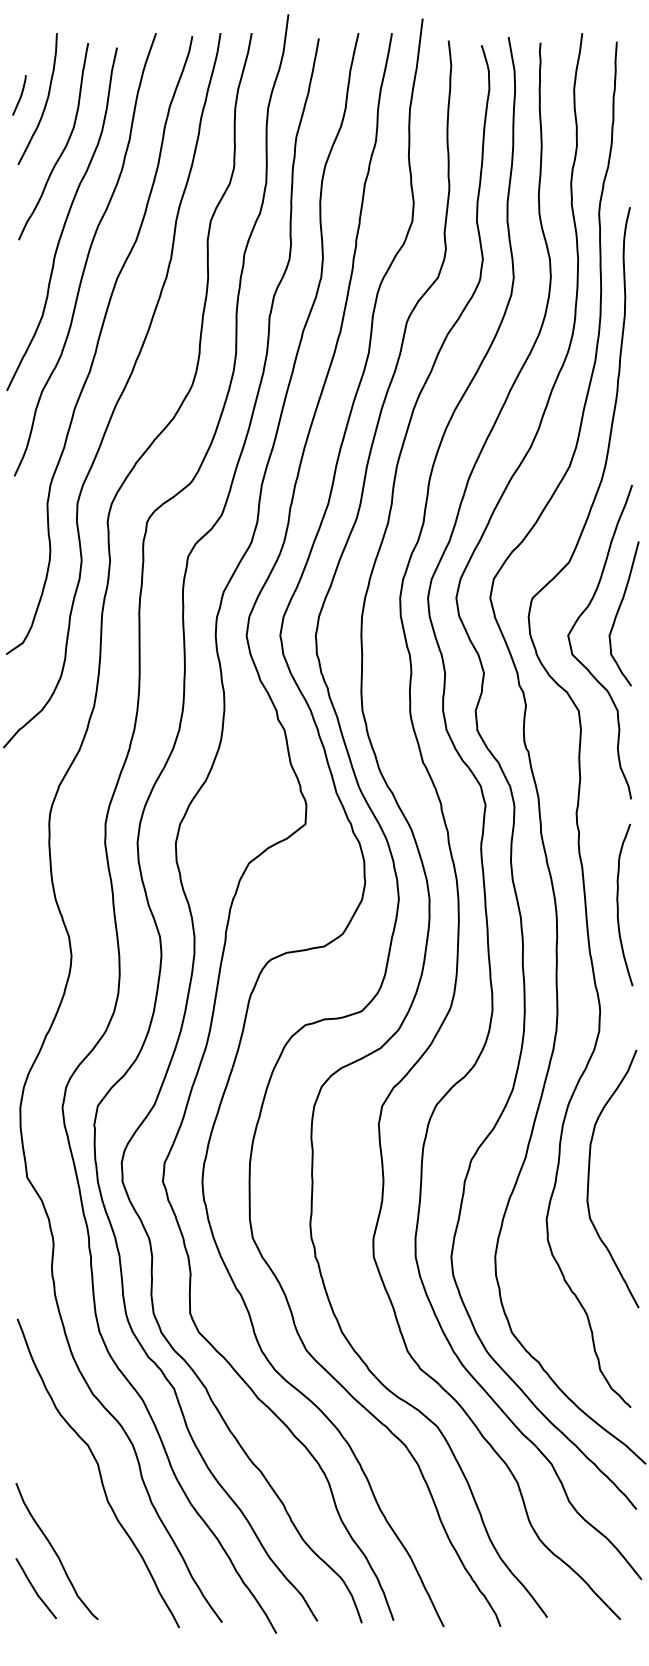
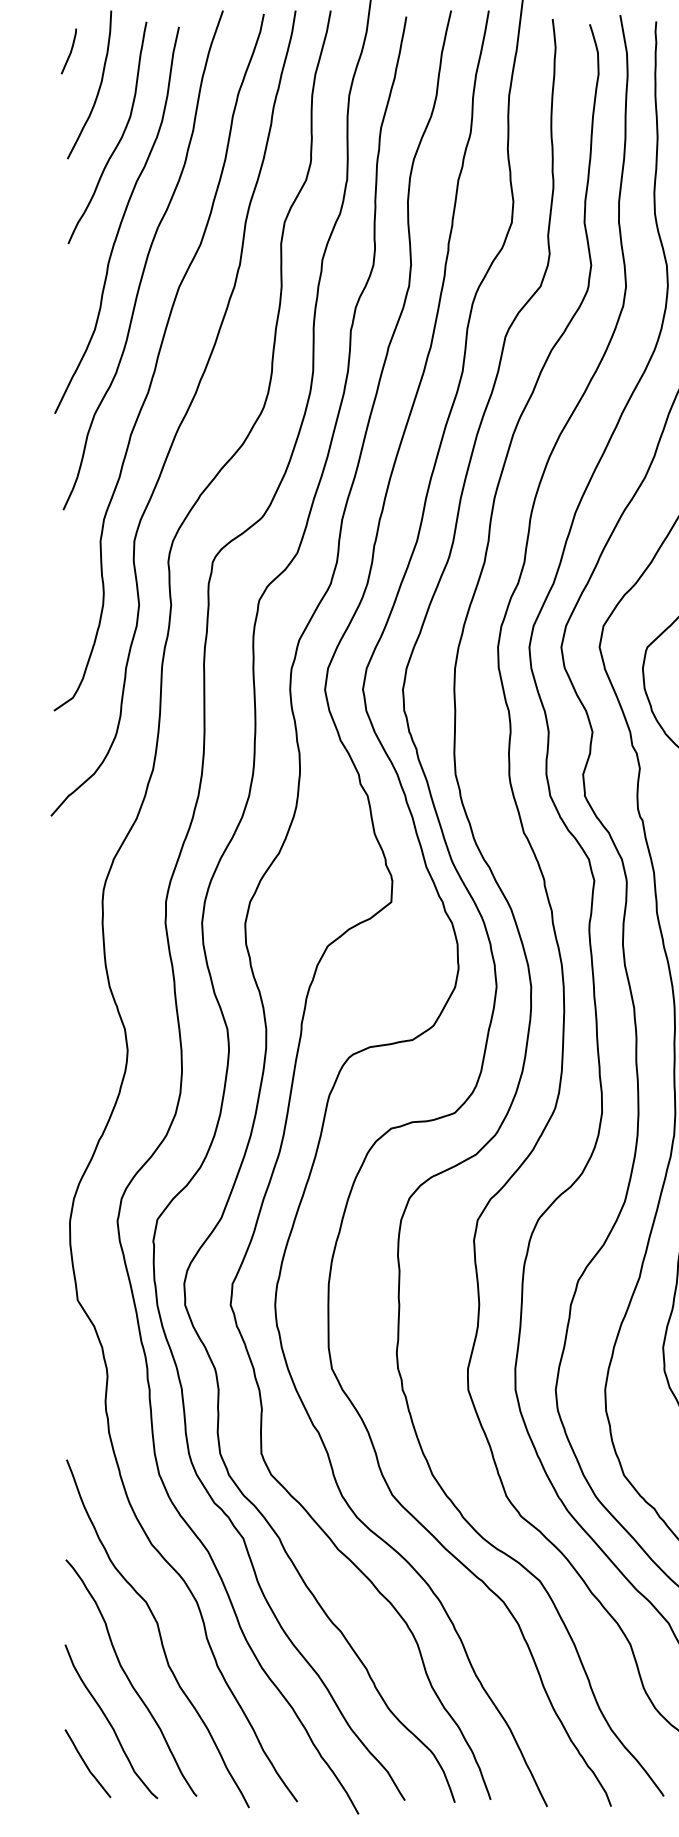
curve: (20, 95) -> (70, 51), moved
curve: (73, 1513) -> (129, 1679), added

